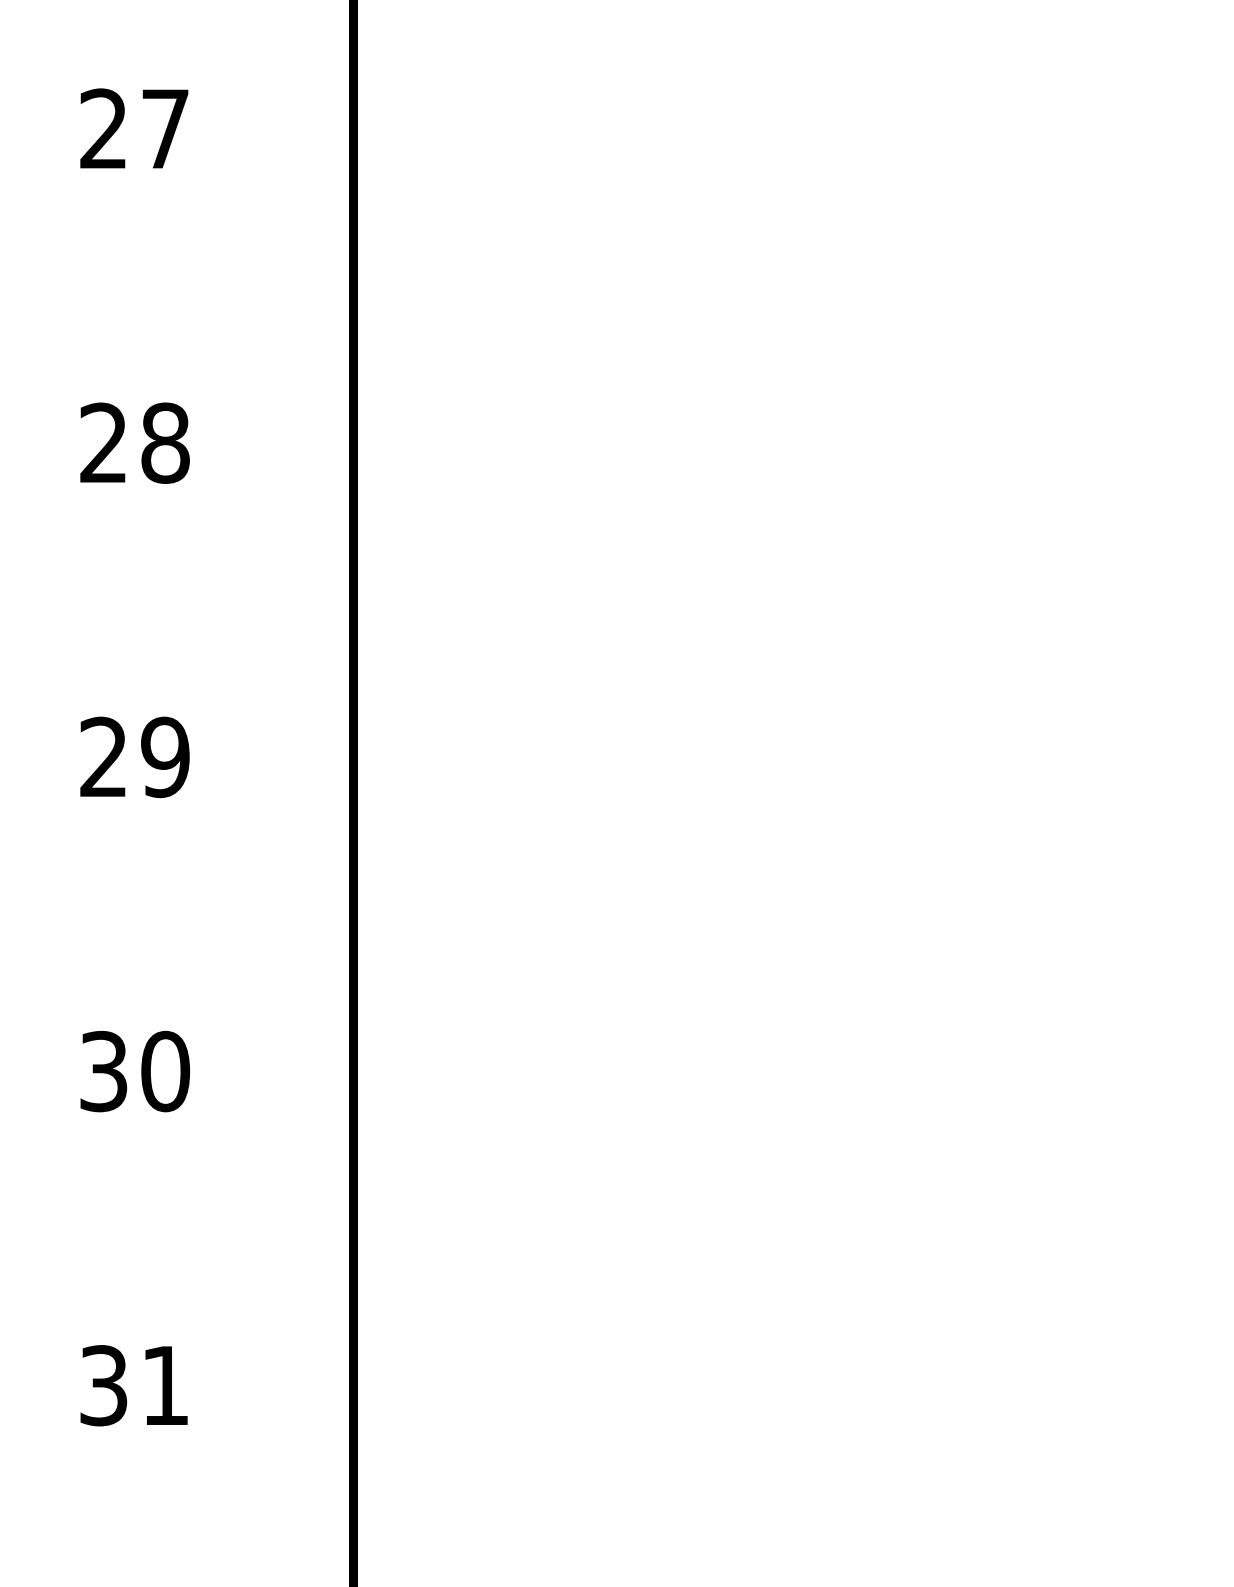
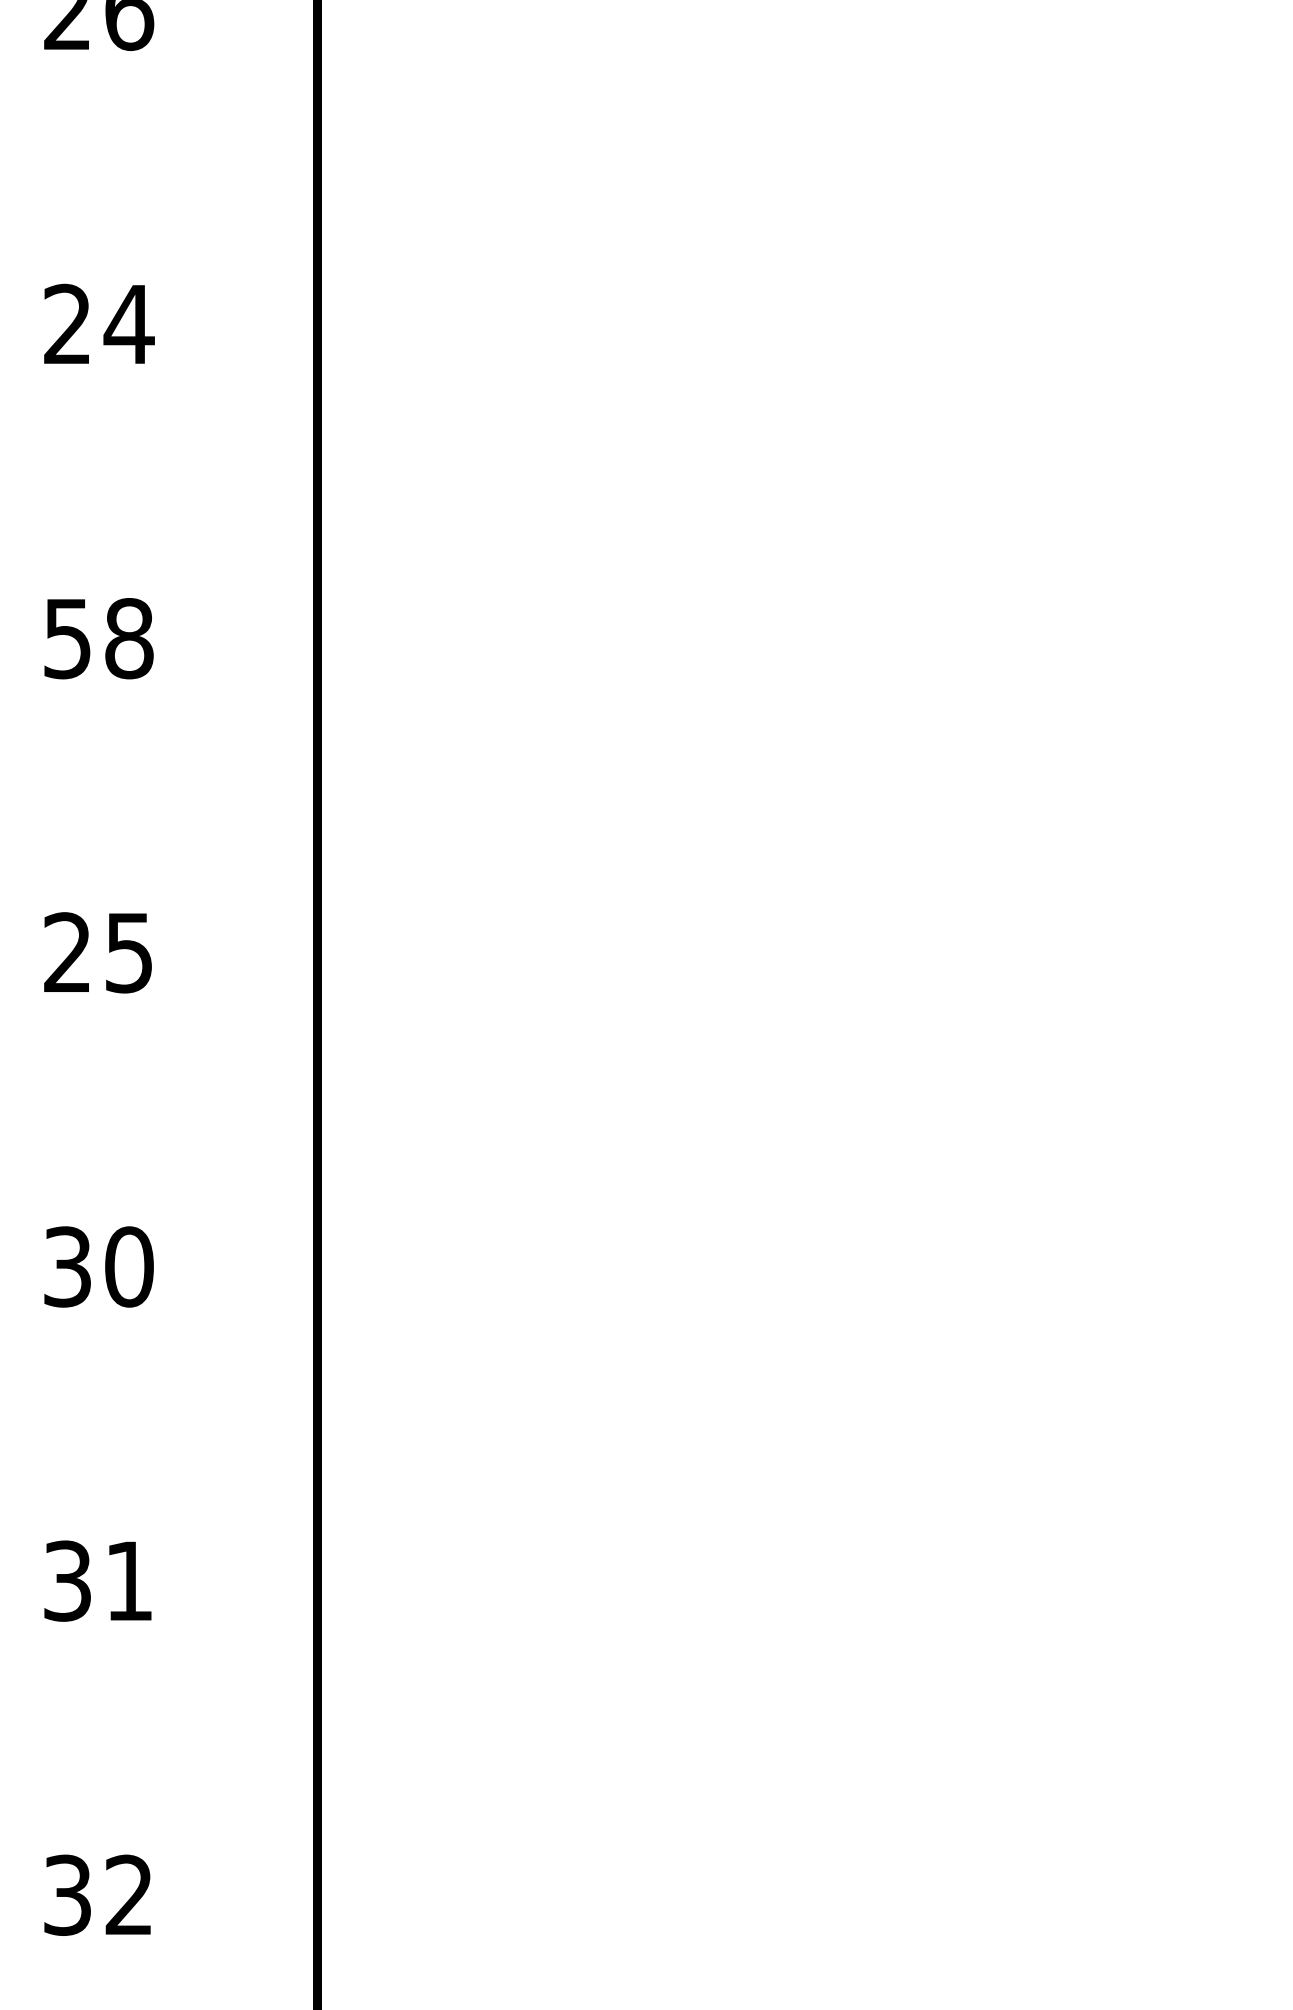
text: (164, 129) -> (128, 324), 27 -> 24
text: (103, 443) -> (67, 638), 28 -> 58
text: (164, 757) -> (128, 952), 29 -> 25

